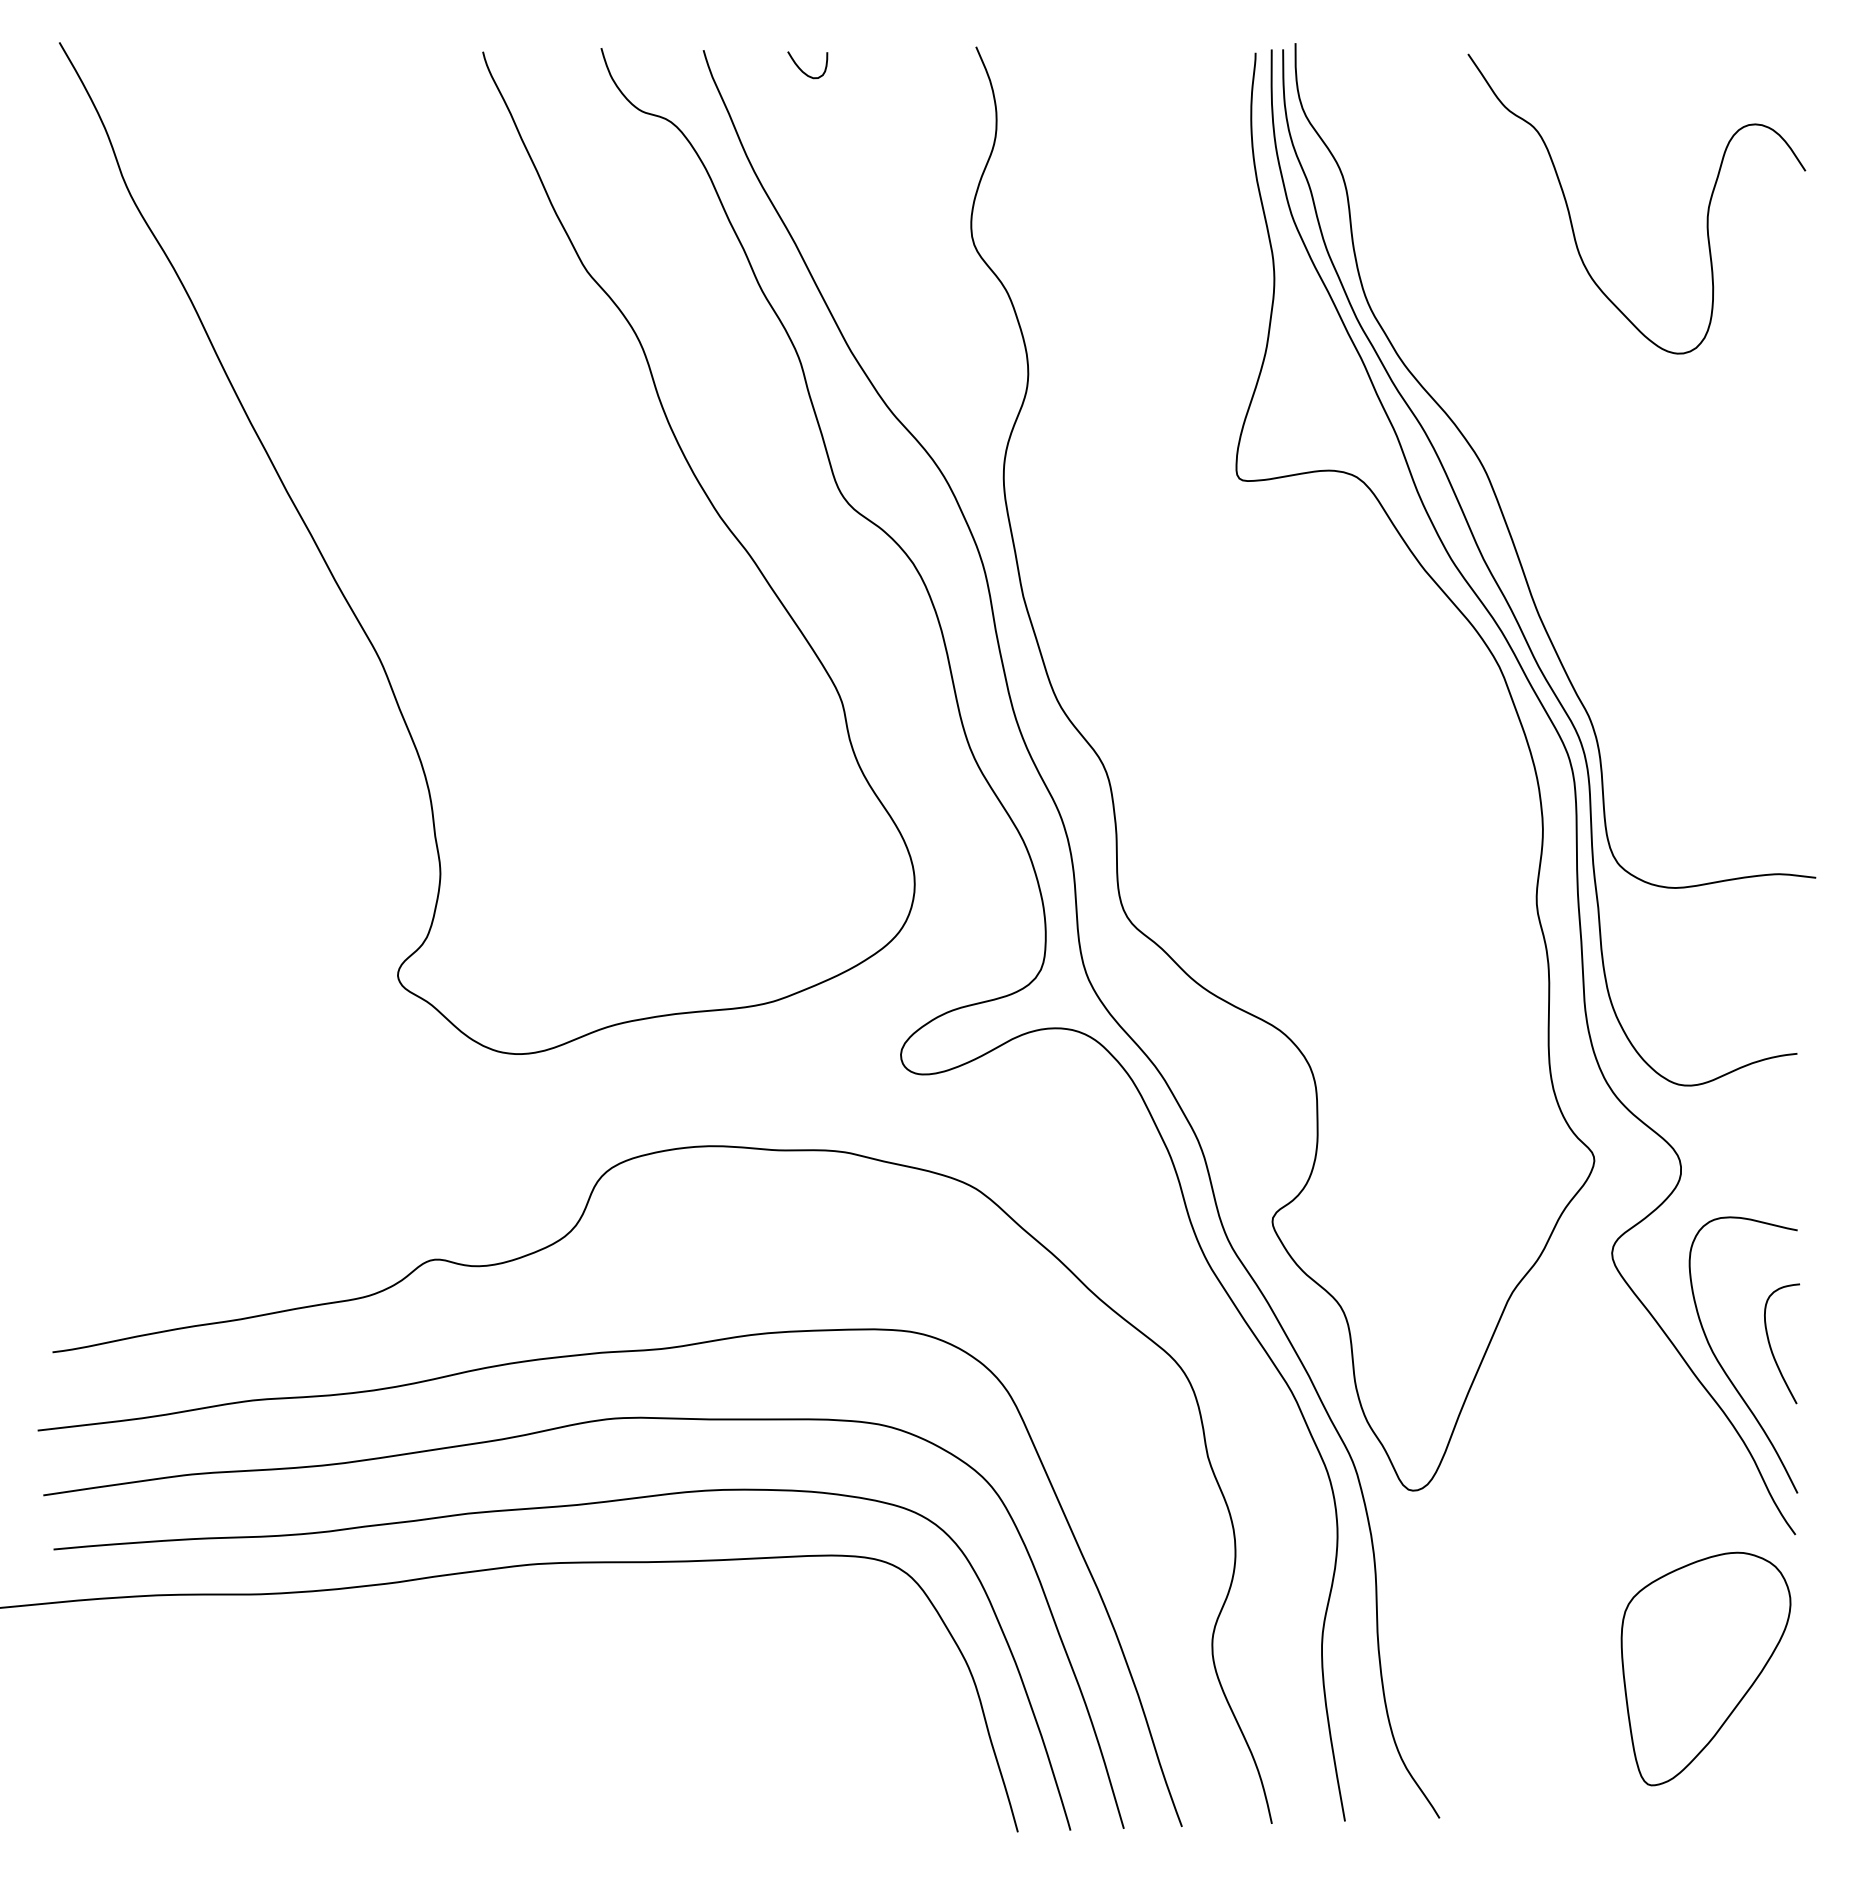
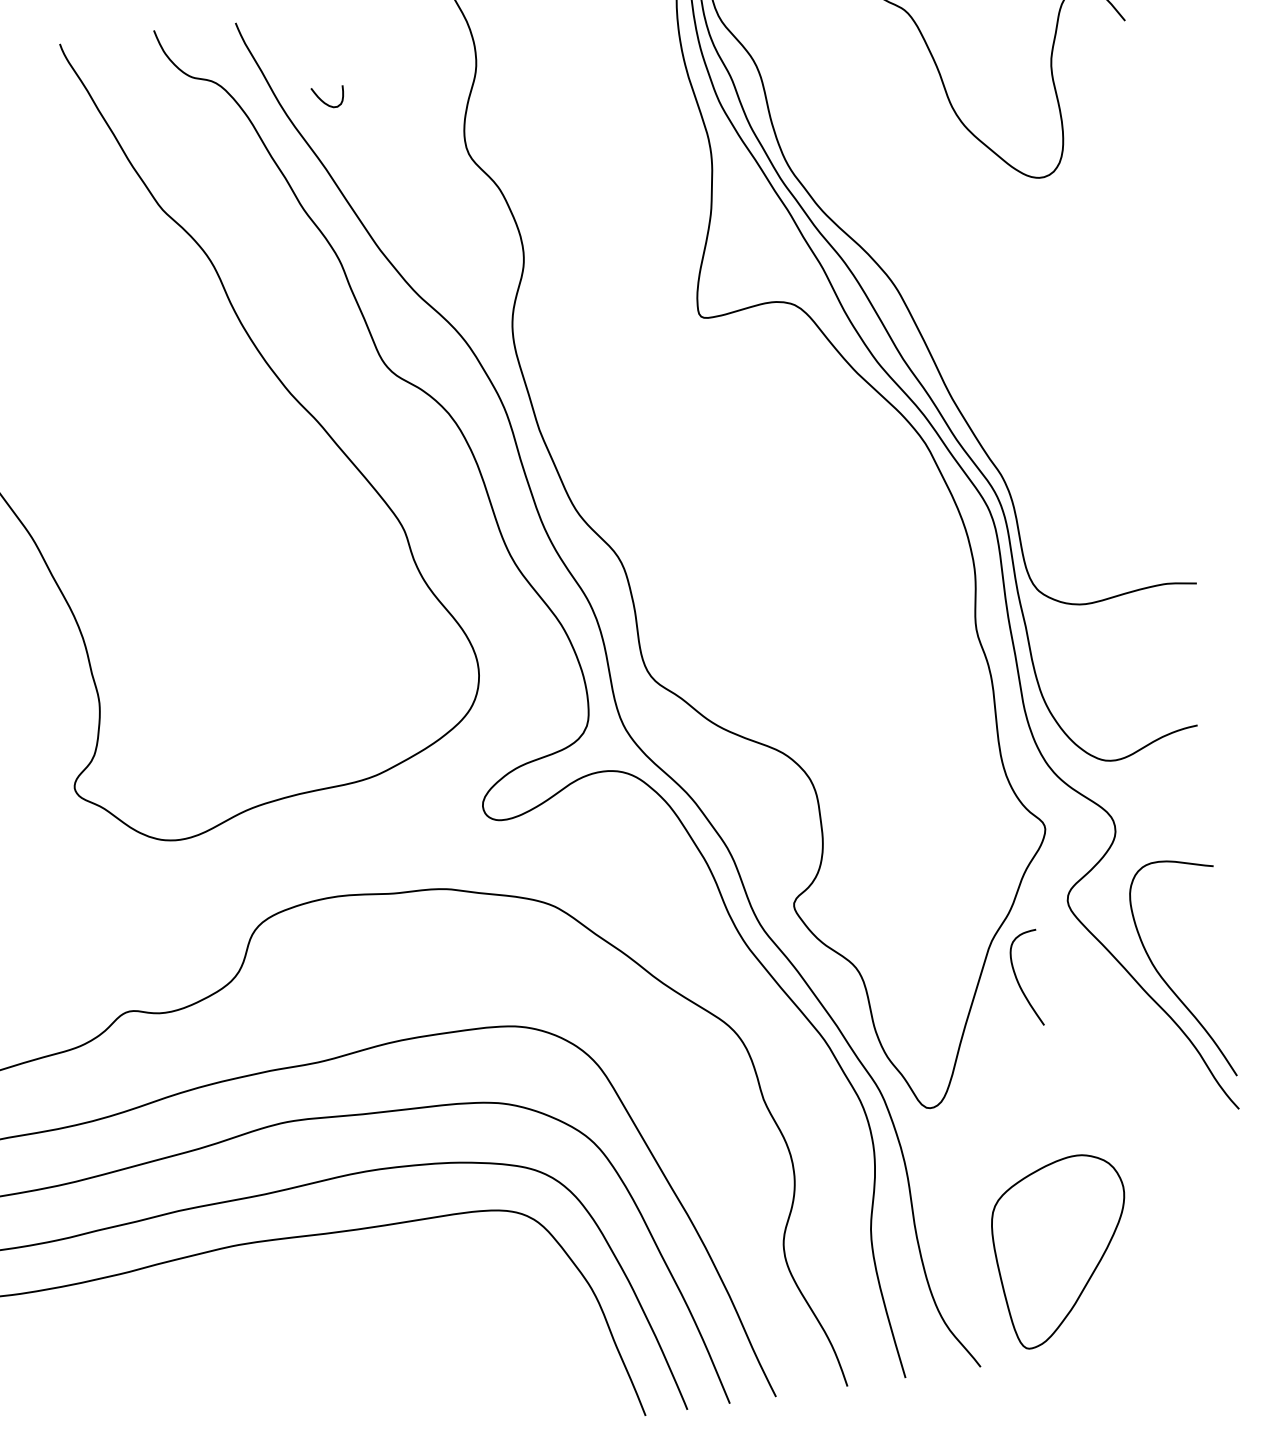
curve: (802, 70) -> (324, 102), moved
curve: (1771, 1346) -> (1018, 981), moved
part: (1705, 1668) -> (1062, 1250), moved

